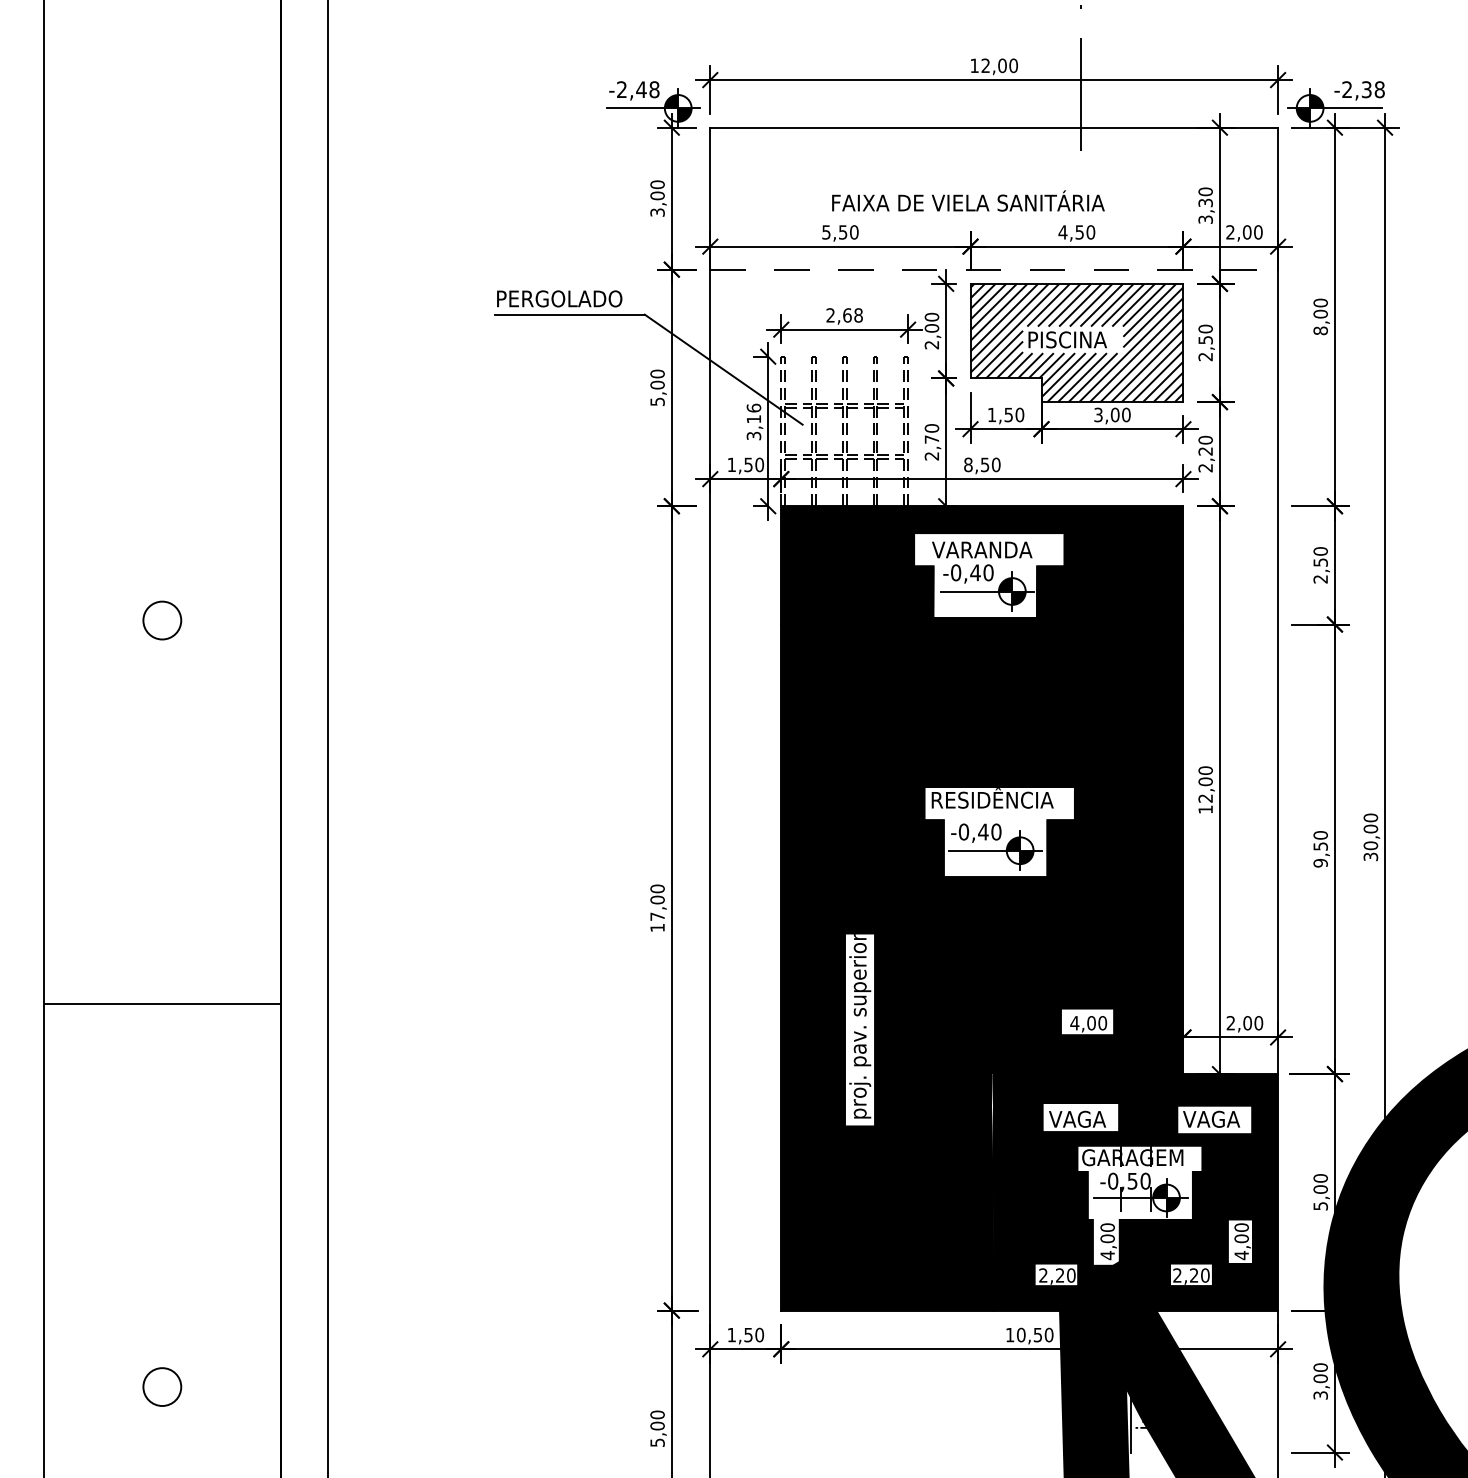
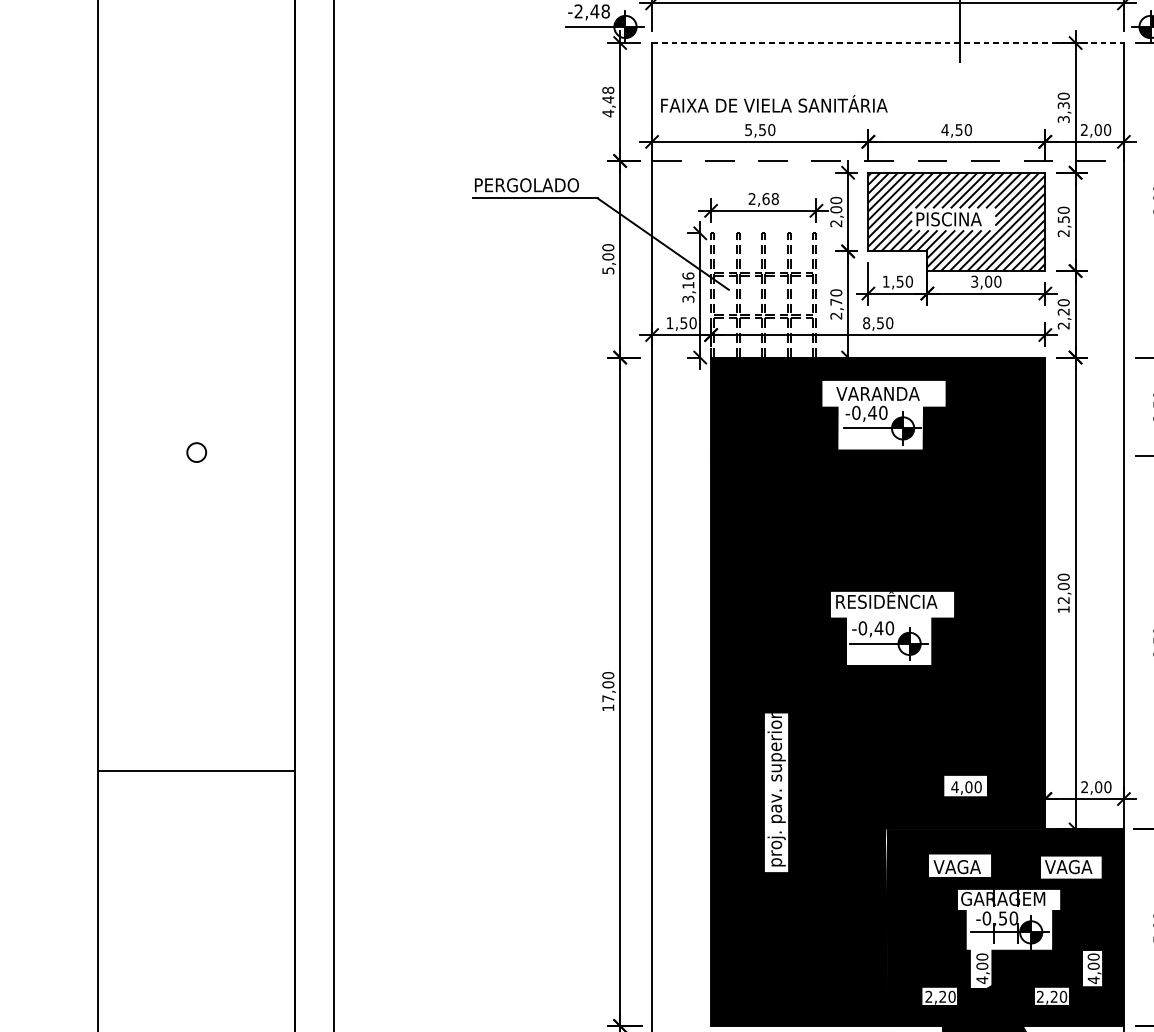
line: (994, 127) -> (888, 42), solid -> dashed
text: (657, 198) -> (608, 101), 3,00 -> 4,48
text: (968, 200) -> (774, 103), moved
circle: (162, 620) -> (196, 452), size x0.6

